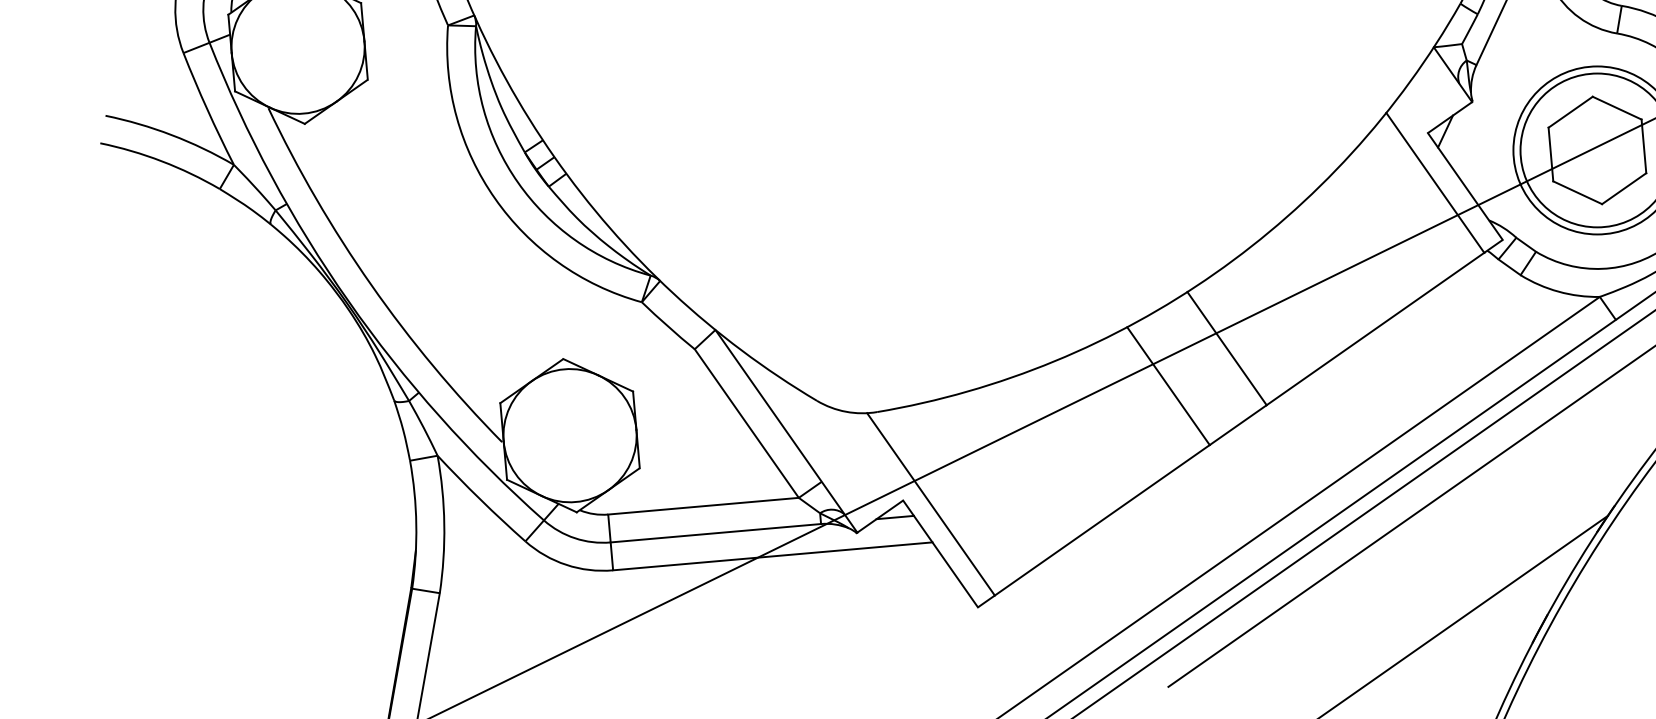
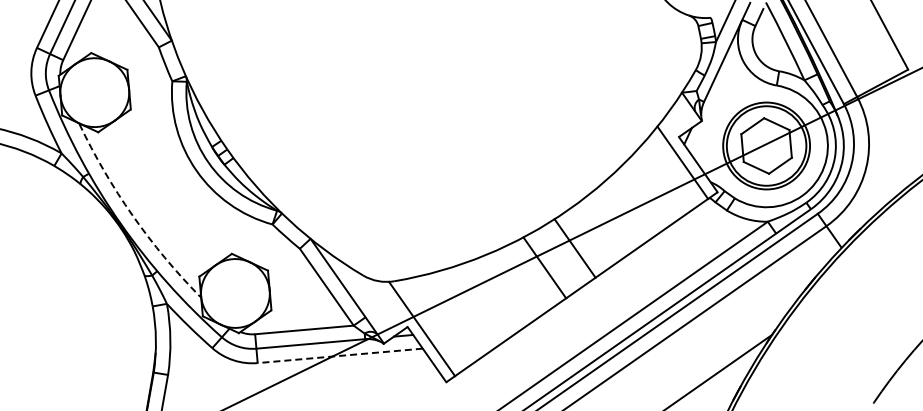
arc: (370, 284) -> (132, 215), solid -> dashed
line: (773, 555) -> (340, 355), solid -> dashed

